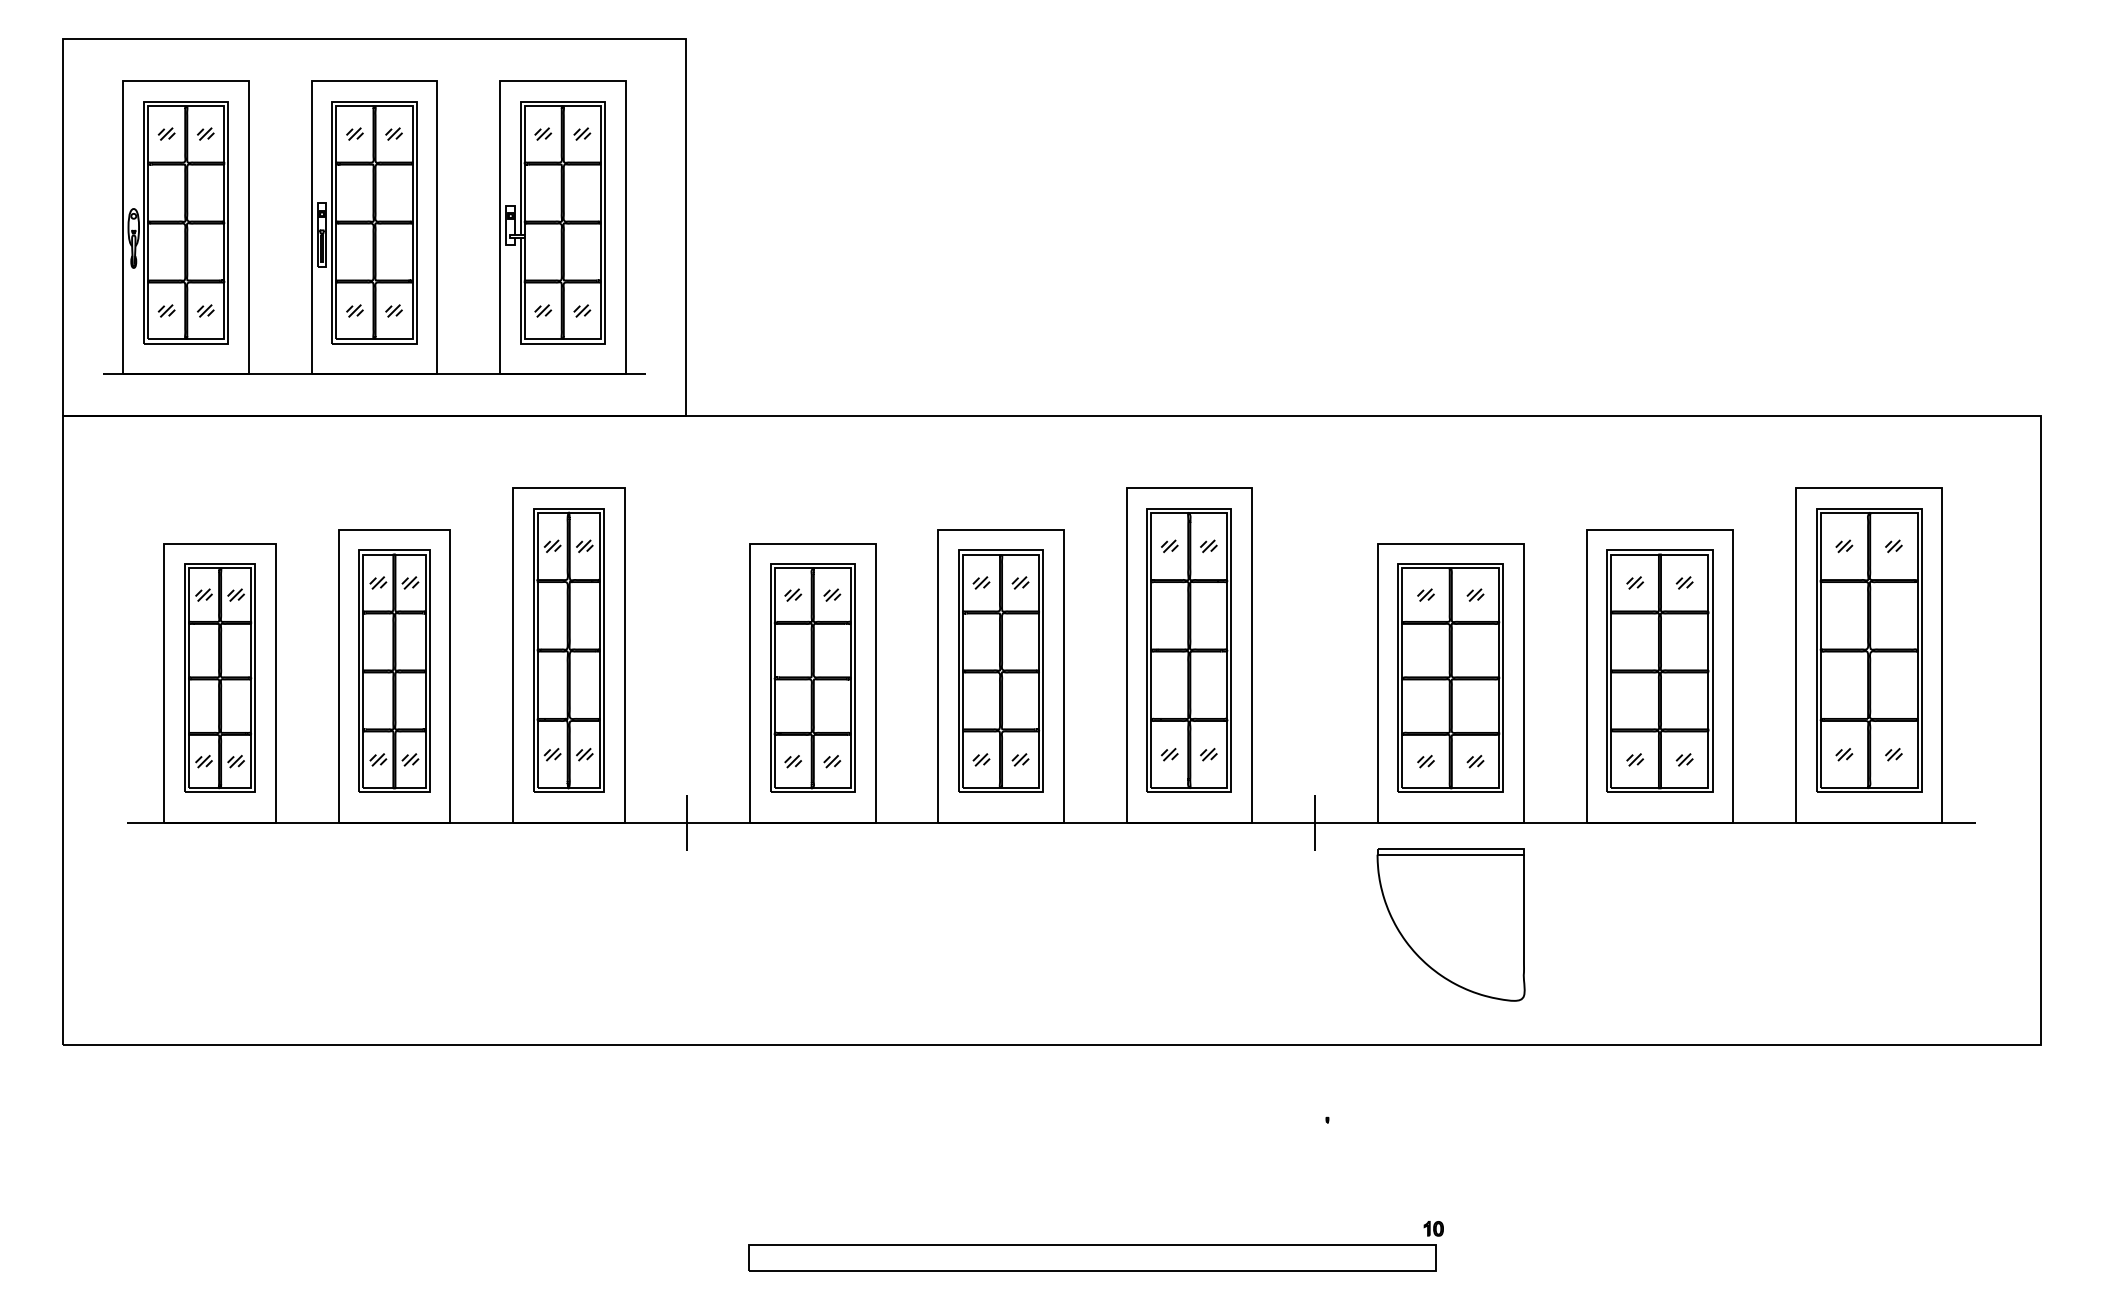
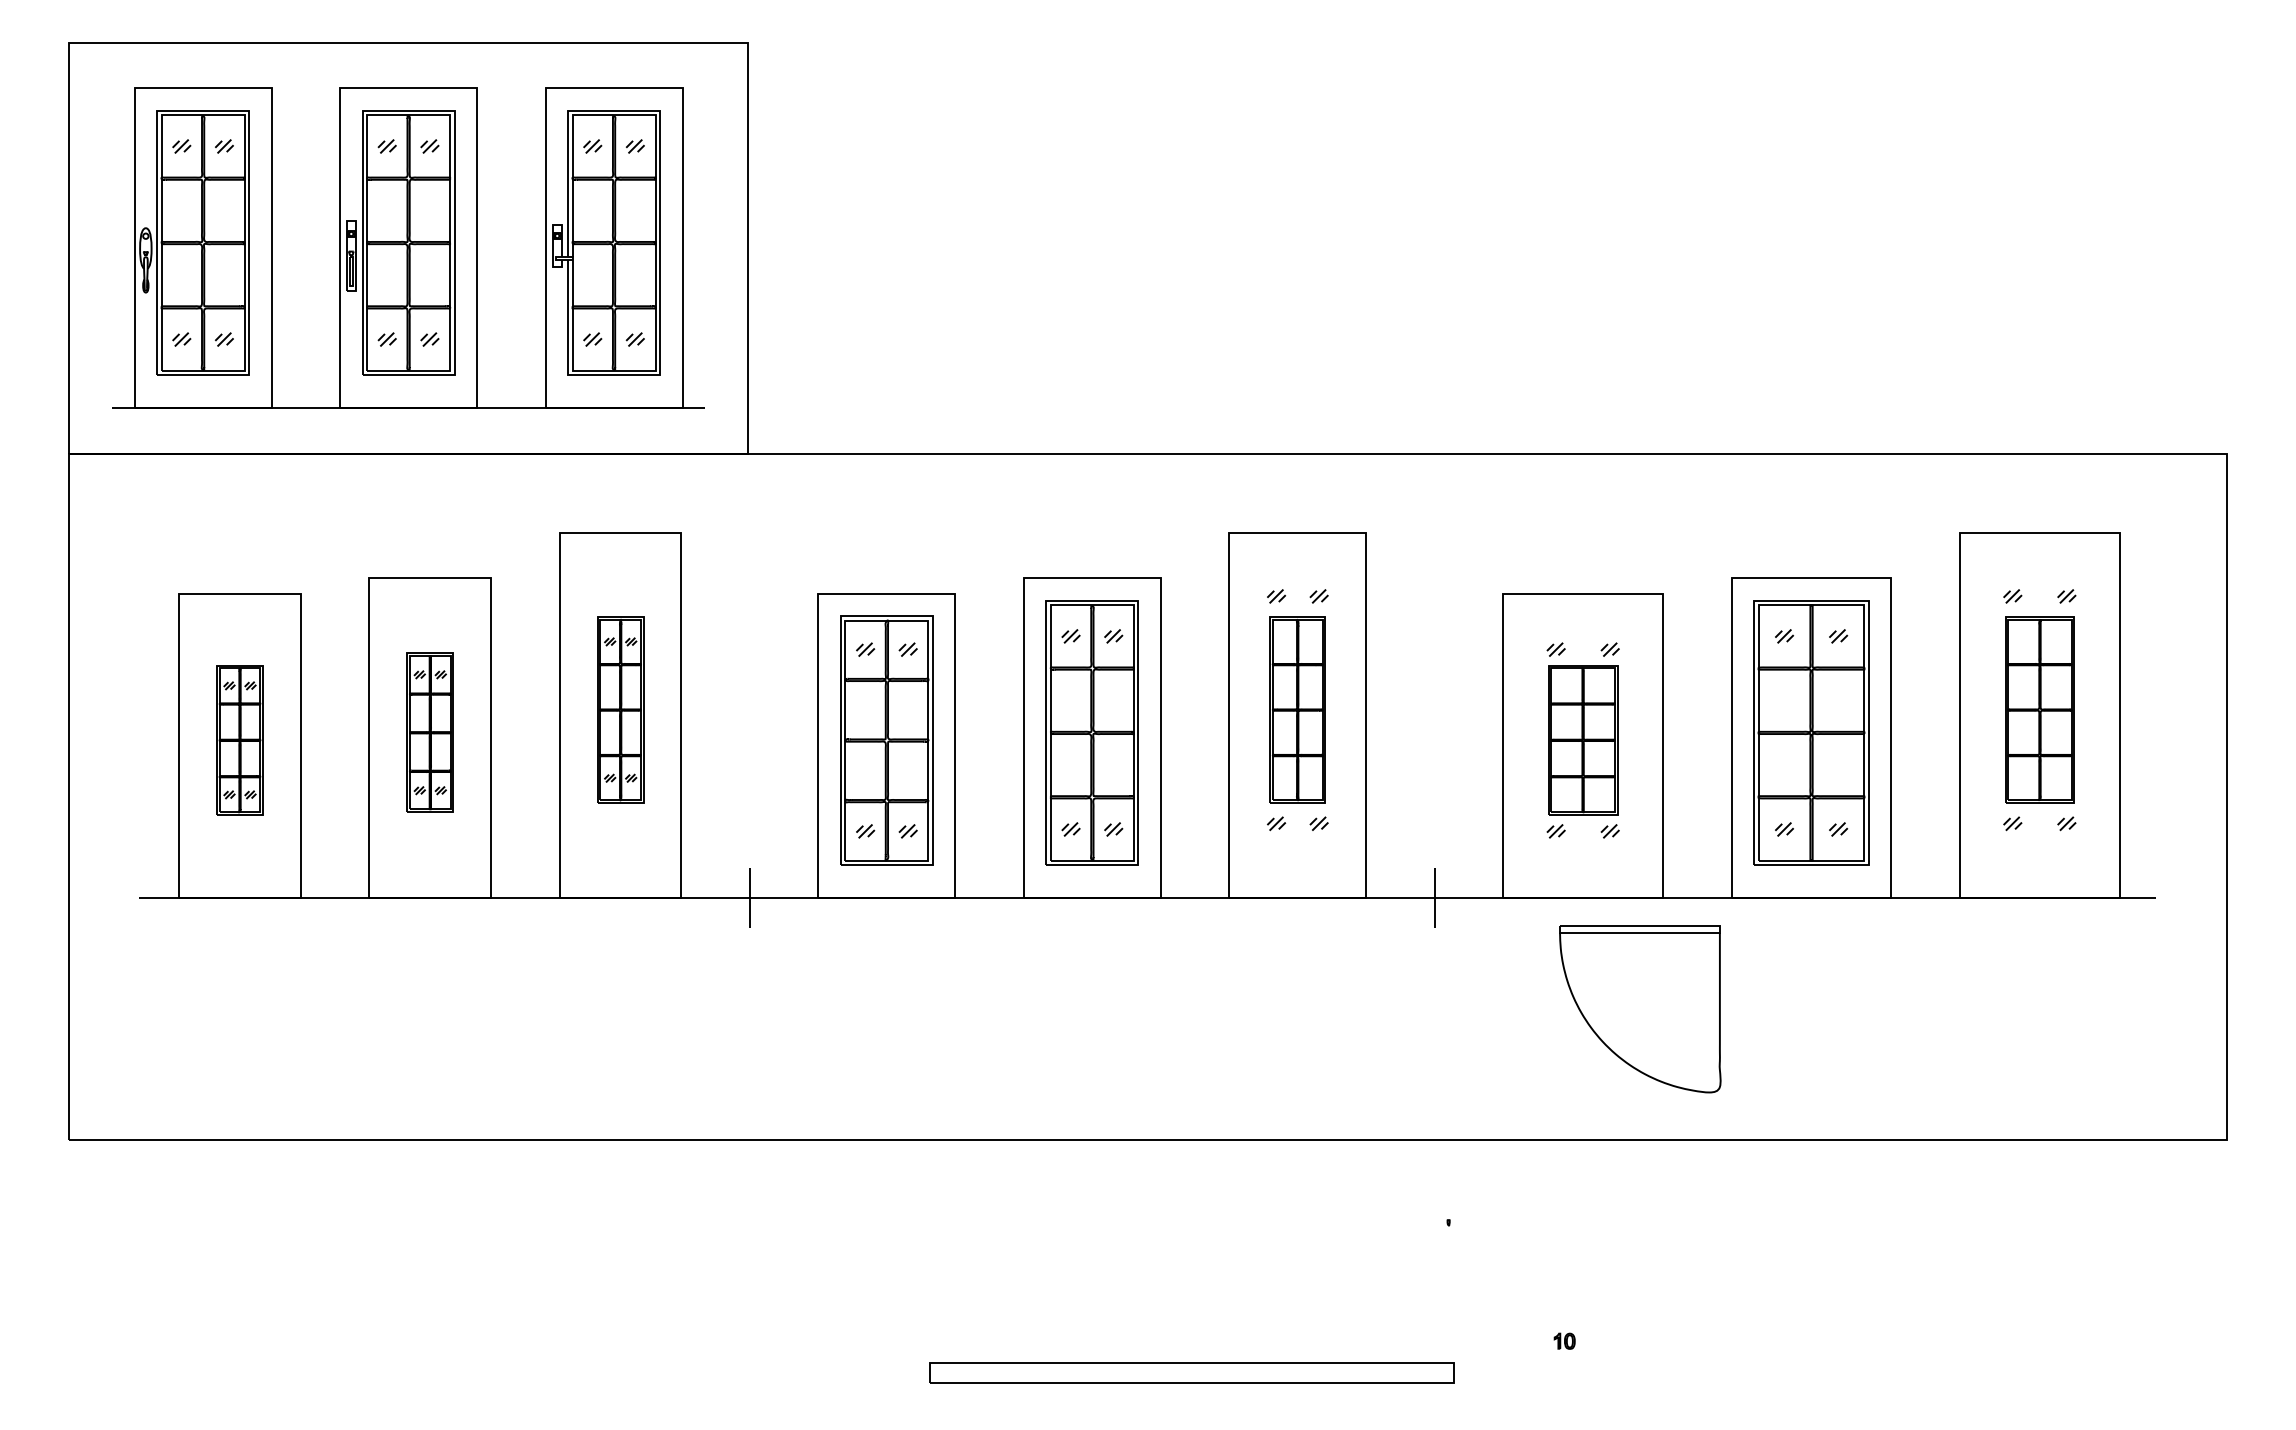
part: (568, 650) -> (620, 710), size x0.6
part: (1188, 650) -> (1296, 710), size x0.6
part: (1869, 650) -> (2040, 710), size x0.6
part: (394, 670) -> (430, 731), size x0.6
part: (219, 677) -> (239, 739), size x0.6
part: (1450, 677) -> (1582, 739), size x0.6
part: (1450, 924) -> (1639, 1009), moved
part: (1092, 1257) -> (1192, 1372), size x0.7

